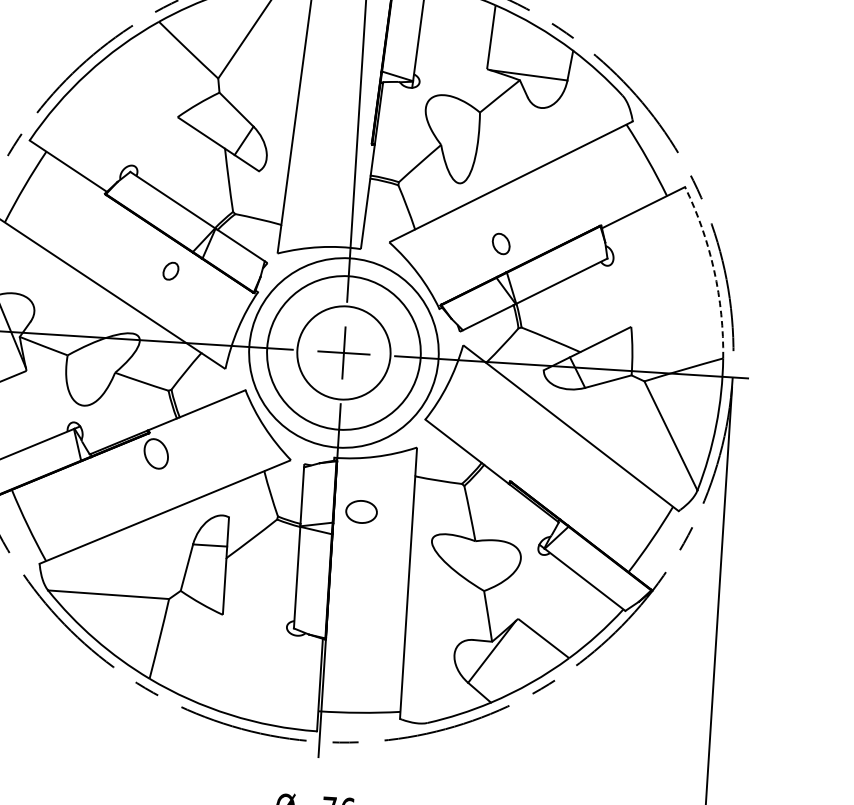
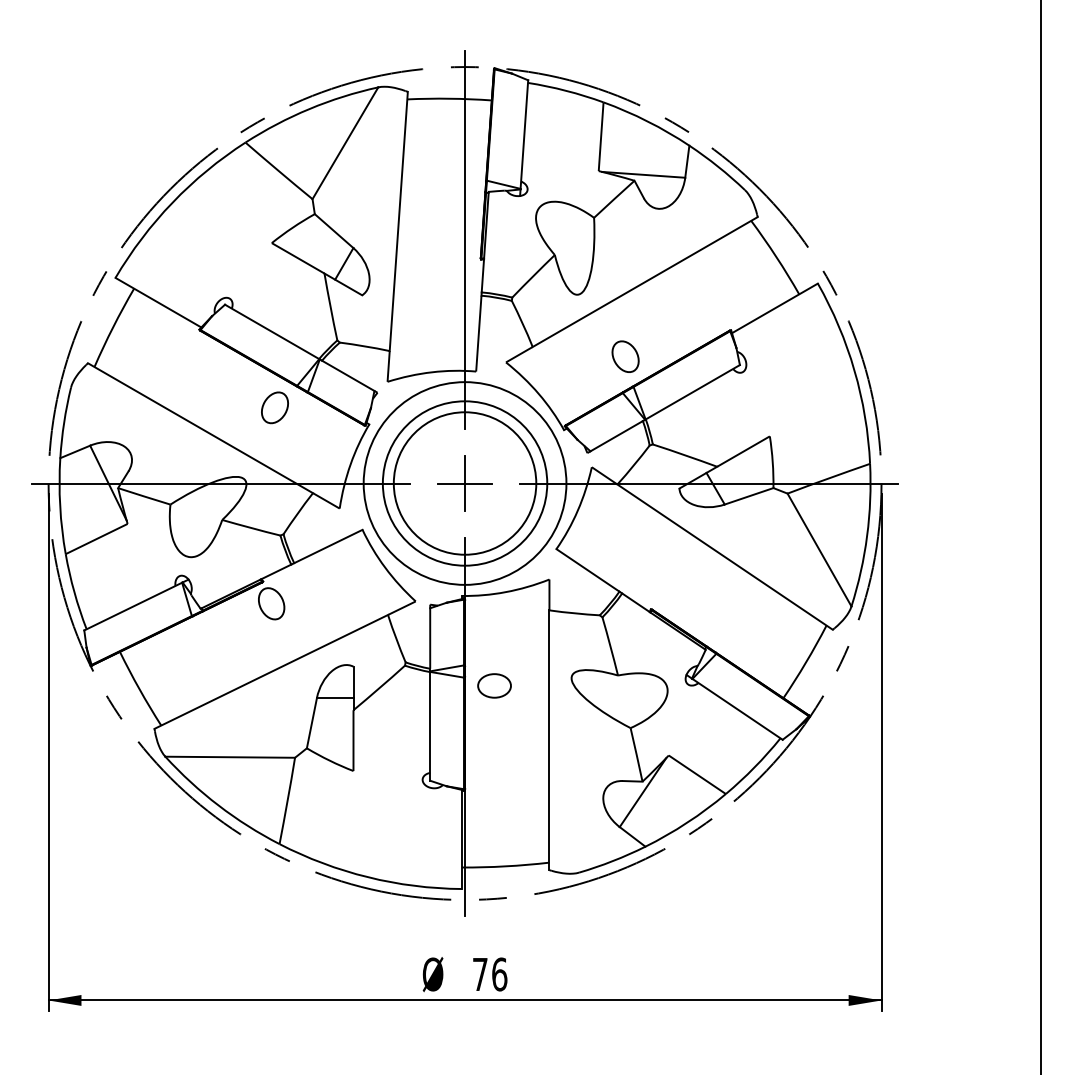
part: (501, 243) -> (625, 356), size x1.43
part: (170, 270) -> (274, 407), size x1.67
arc: (714, 270) -> (854, 370), dashed -> solid
circle: (343, 352) -> (464, 483), size x1.43
part: (361, 511) -> (494, 685), moved

